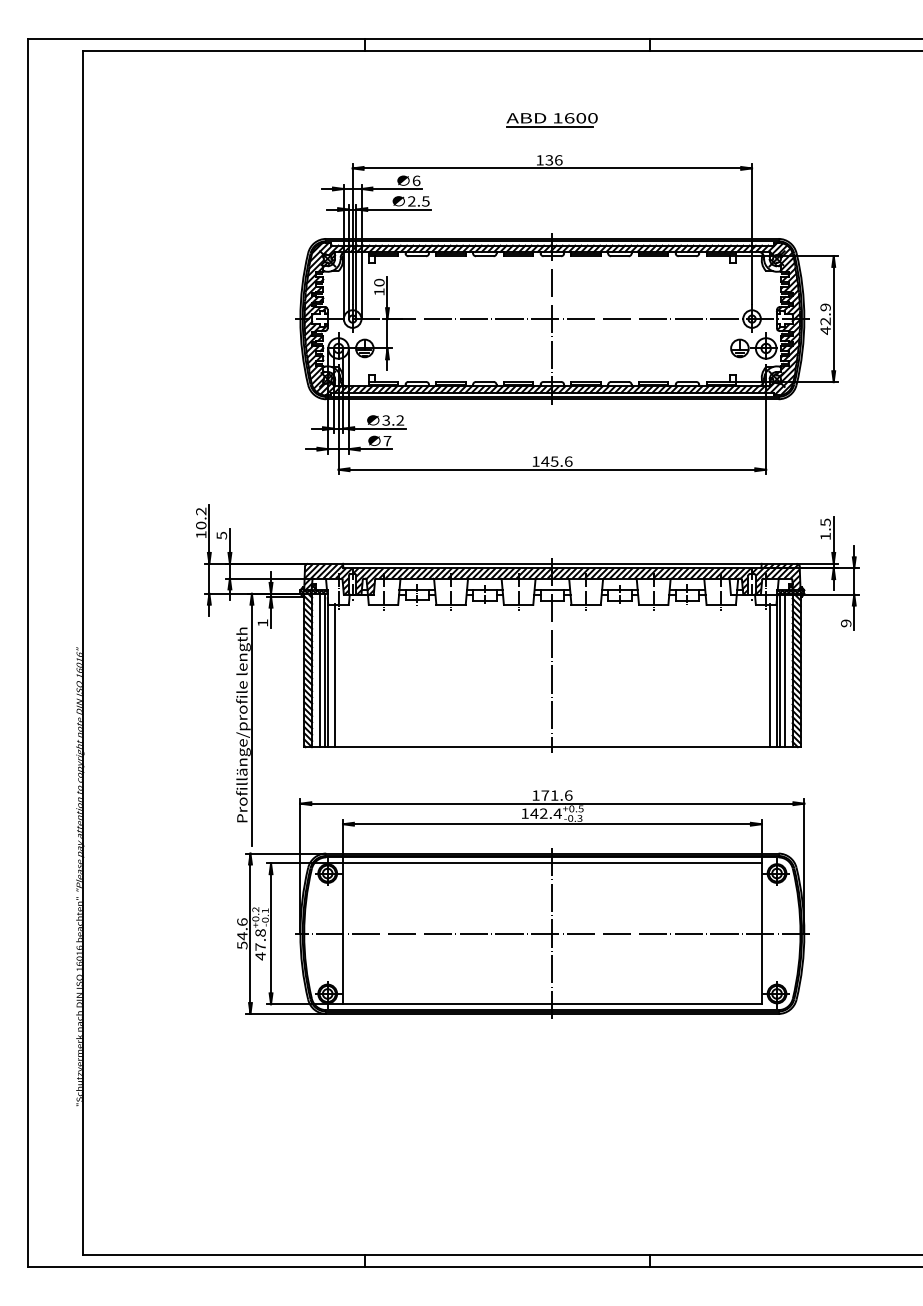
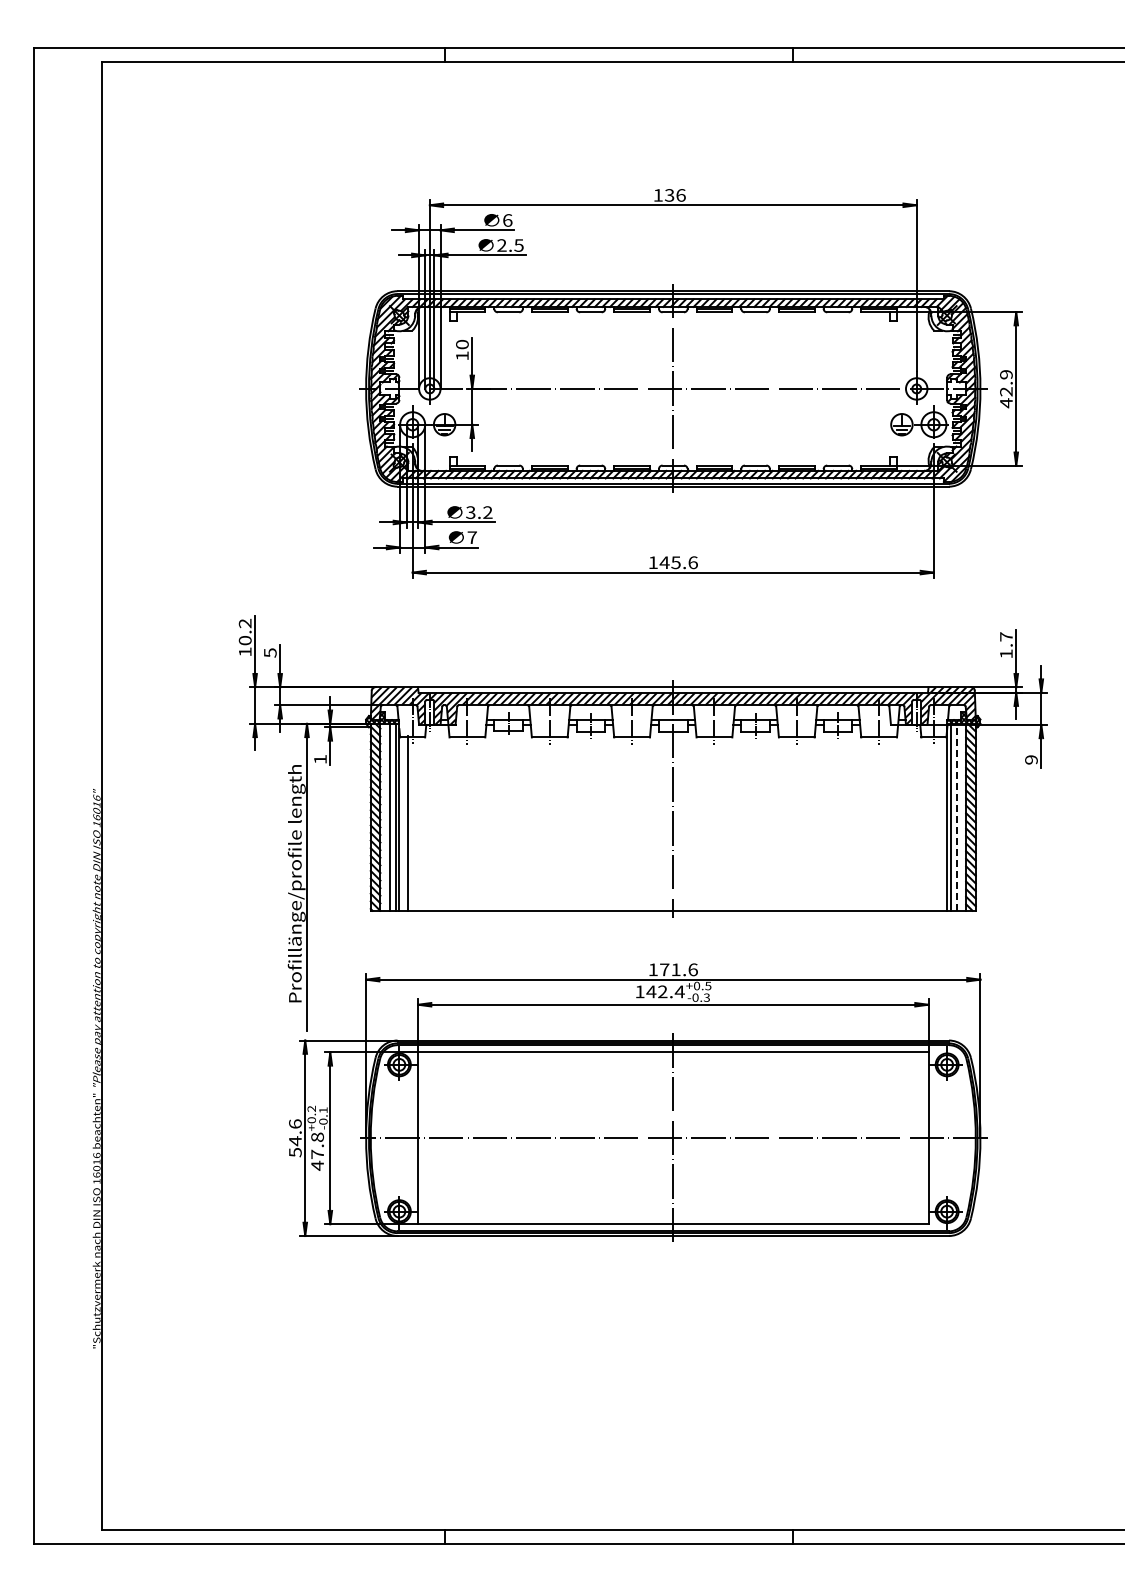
part: (551, 120) -> (672, 146), removed
text: (825, 522) -> (1006, 636), 1.5 -> 1.7
line: (784, 669) -> (956, 816), solid -> dashed
line: (769, 675) -> (938, 823), removed

